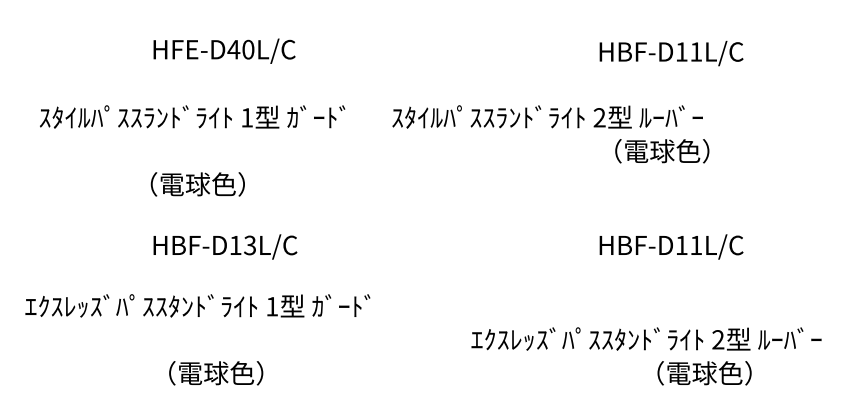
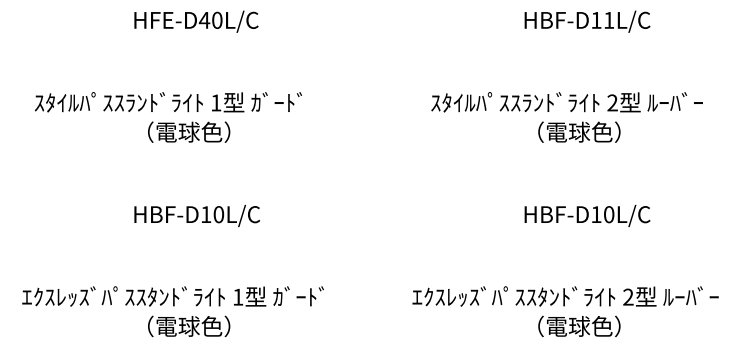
text: (224, 50) -> (196, 21), moved
text: (671, 53) -> (587, 21), moved
text: (546, 117) -> (566, 102), moved
text: (198, 183) -> (189, 131), moved
text: (249, 245) -> (218, 214), HBF-D13L/C -> HBF-D10L/C
text: (696, 245) -> (609, 214), HBF-D11L/C -> HBF-D10L/C
text: (197, 305) -> (172, 296), moved
text: (704, 372) -> (579, 325), moved

